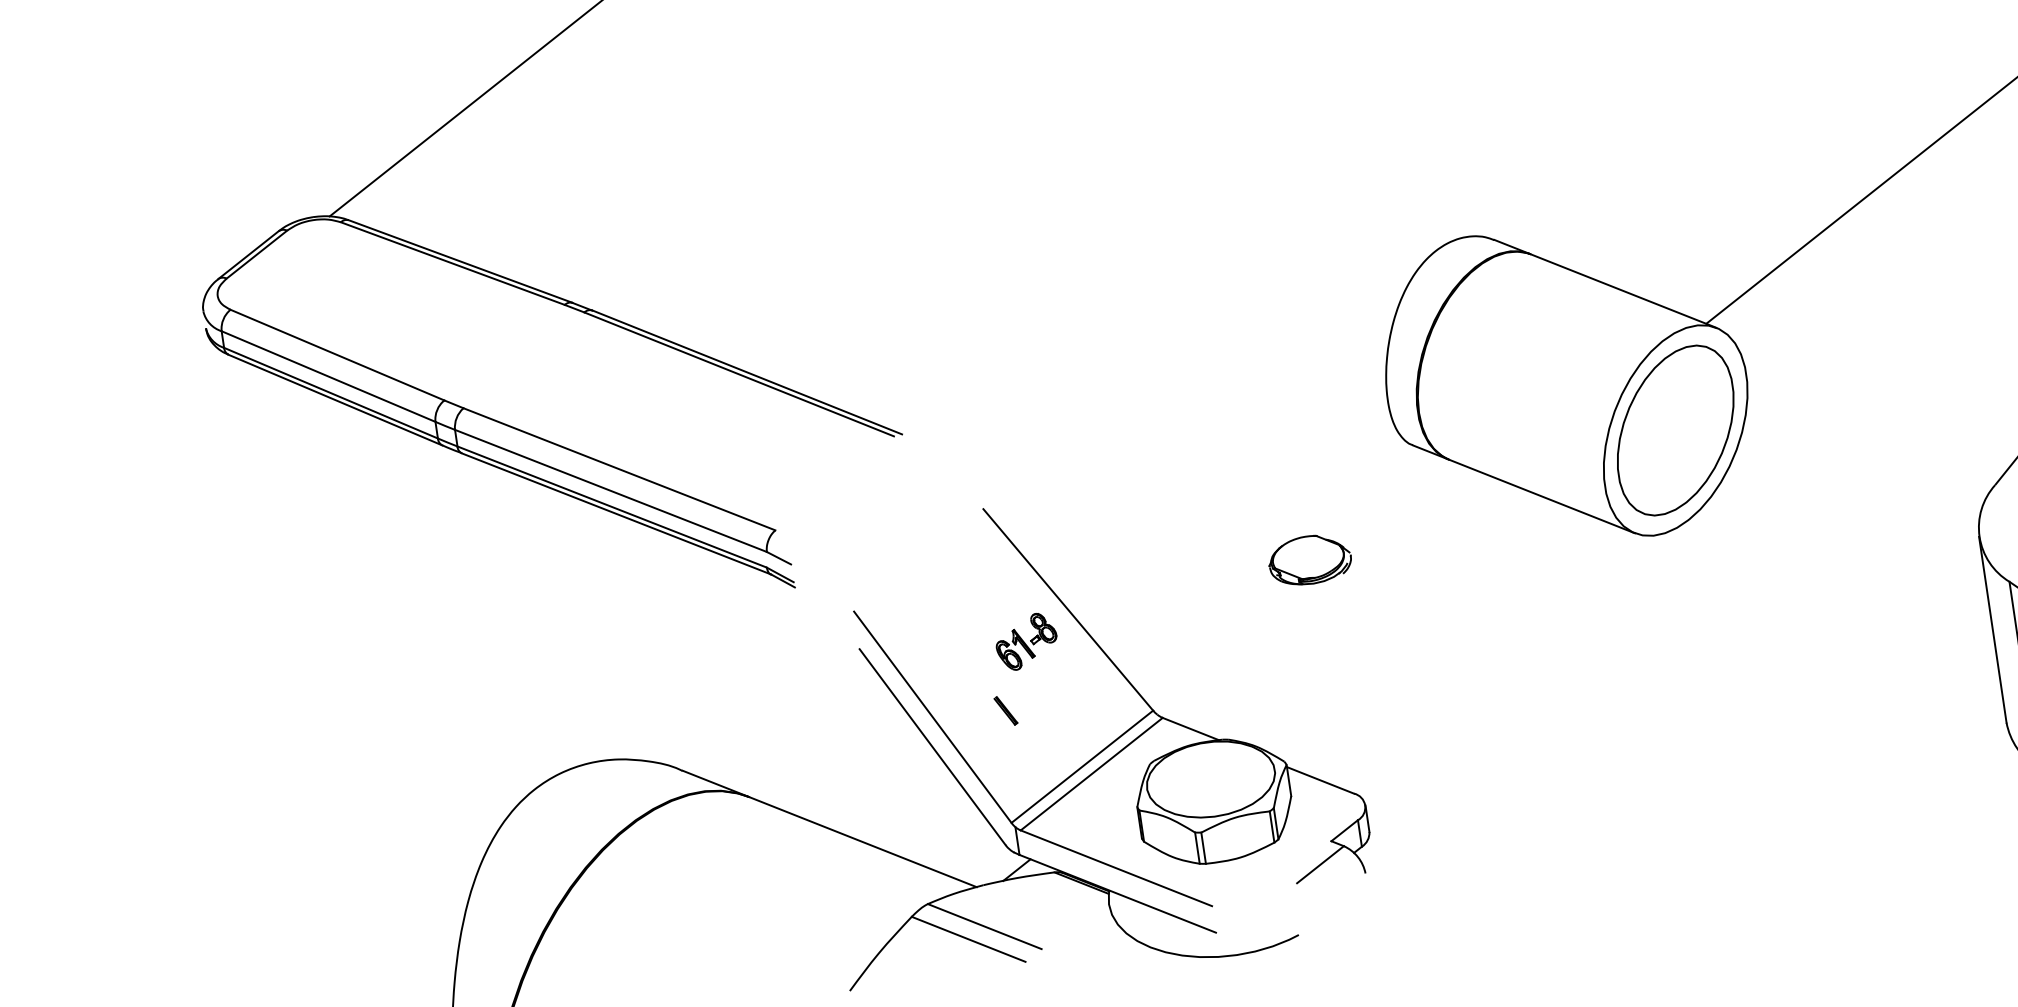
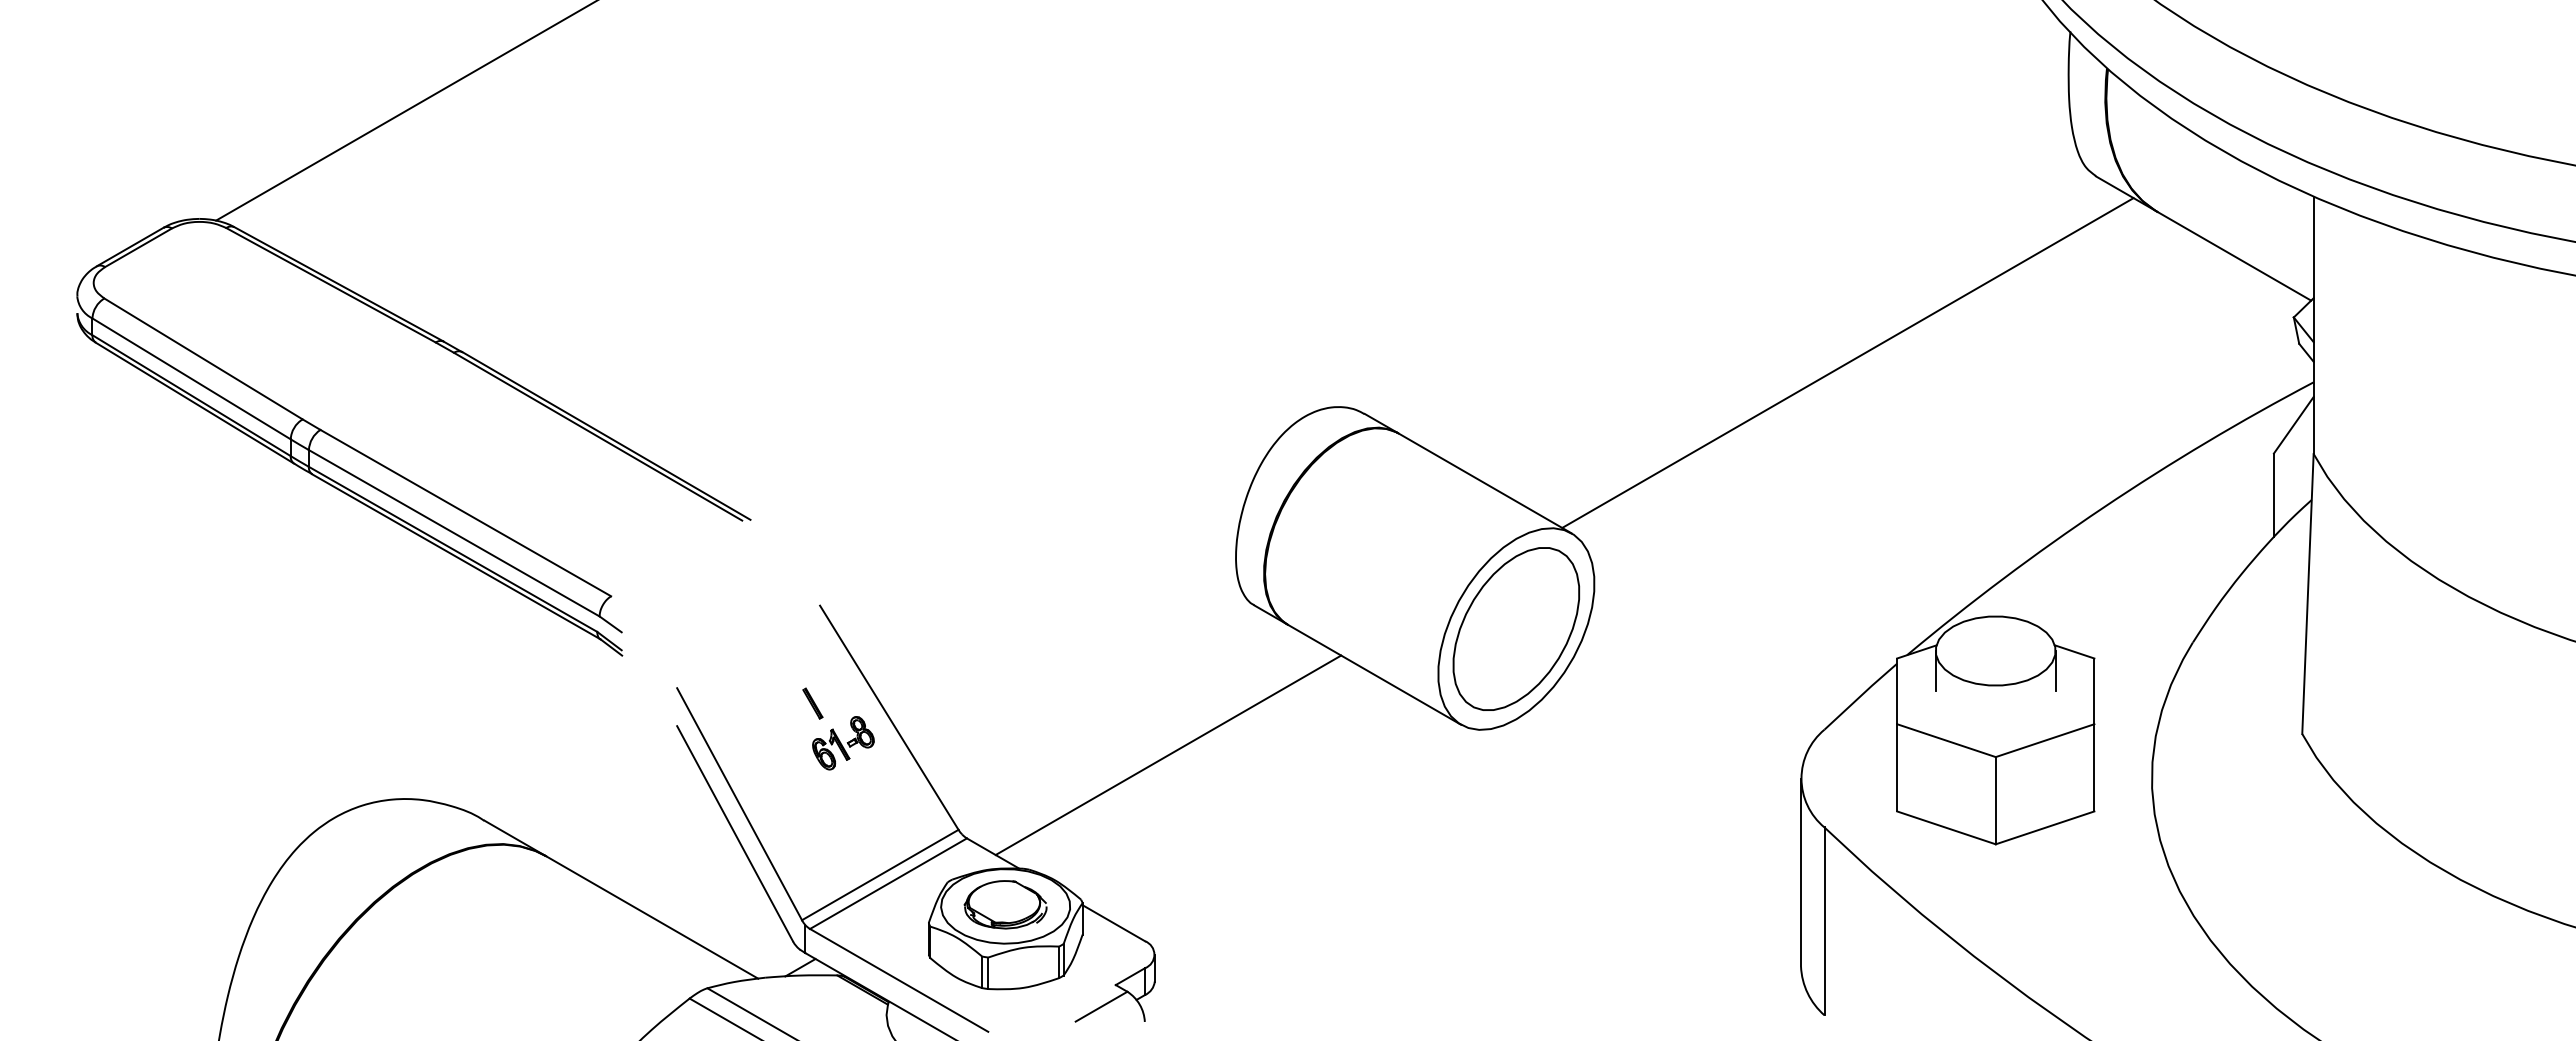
part: (1309, 559) -> (1005, 904), moved
line: (1350, 606) -> (1168, 755), added
part: (1005, 710) -> (812, 703), moved

